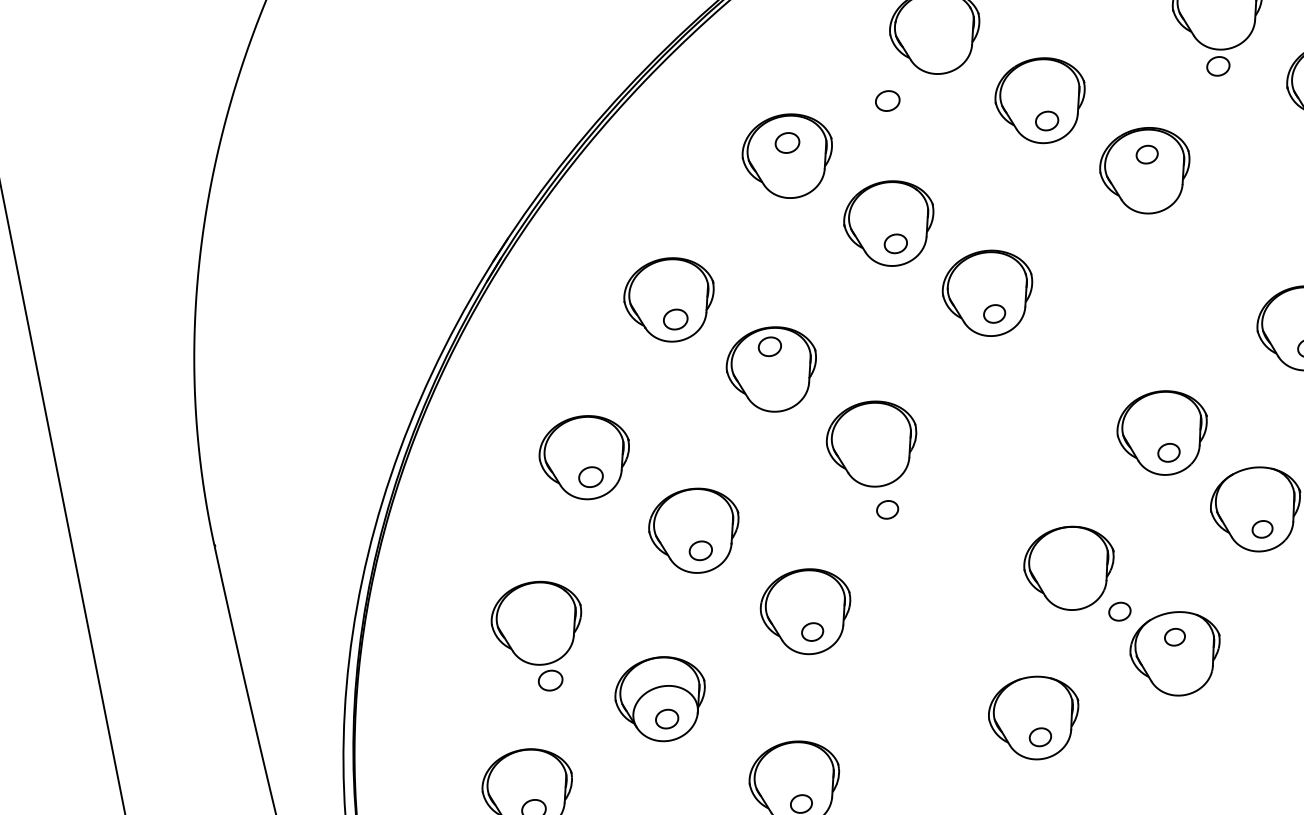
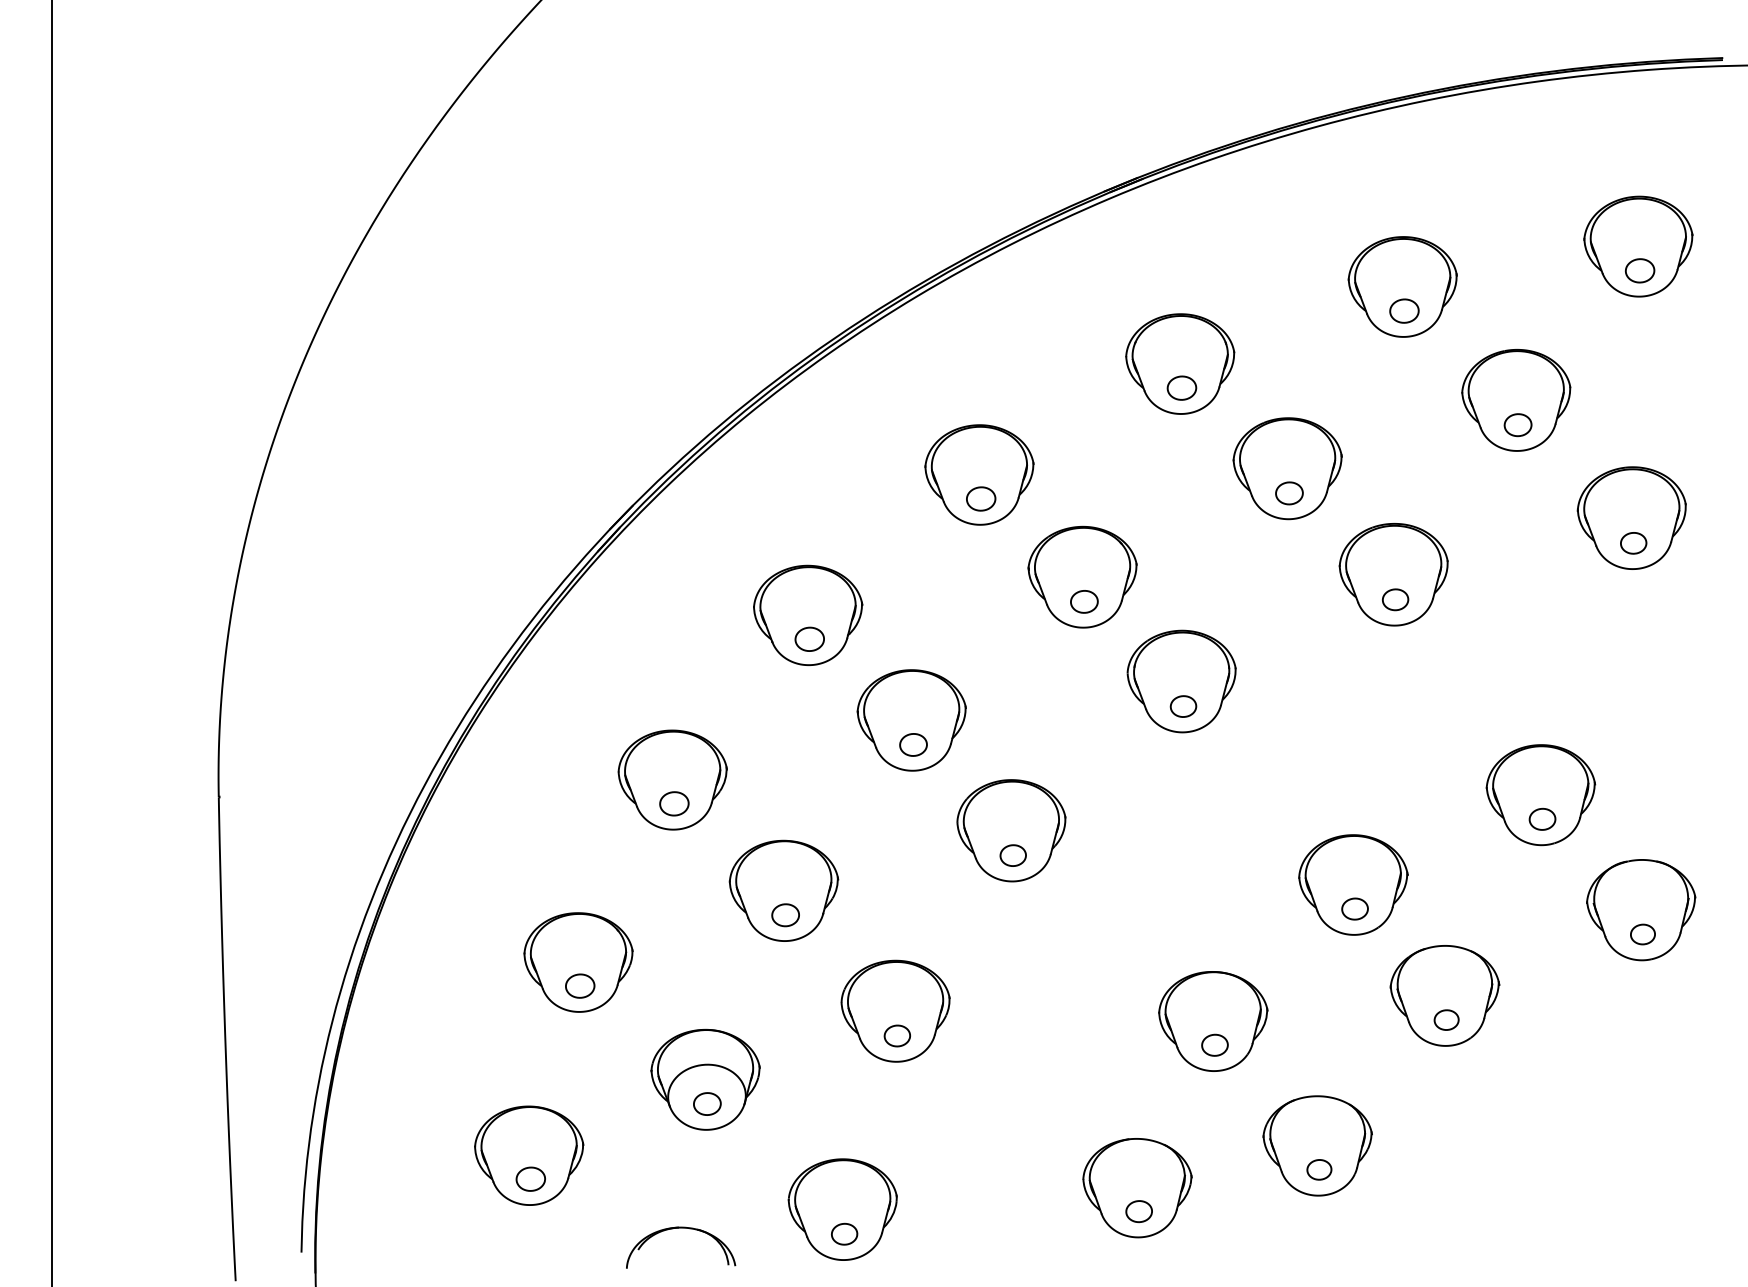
part: (1217, 66) -> (1517, 425), moved
part: (887, 100) -> (1181, 387), moved
part: (787, 142) -> (981, 498), moved
part: (1147, 154) -> (1395, 599), moved
part: (769, 346) -> (913, 744), moved
part: (886, 509) -> (1012, 855), moved
part: (1119, 611) -> (1214, 1044), moved
part: (1174, 636) -> (1319, 1169), moved
part: (550, 680) -> (580, 985), moved

